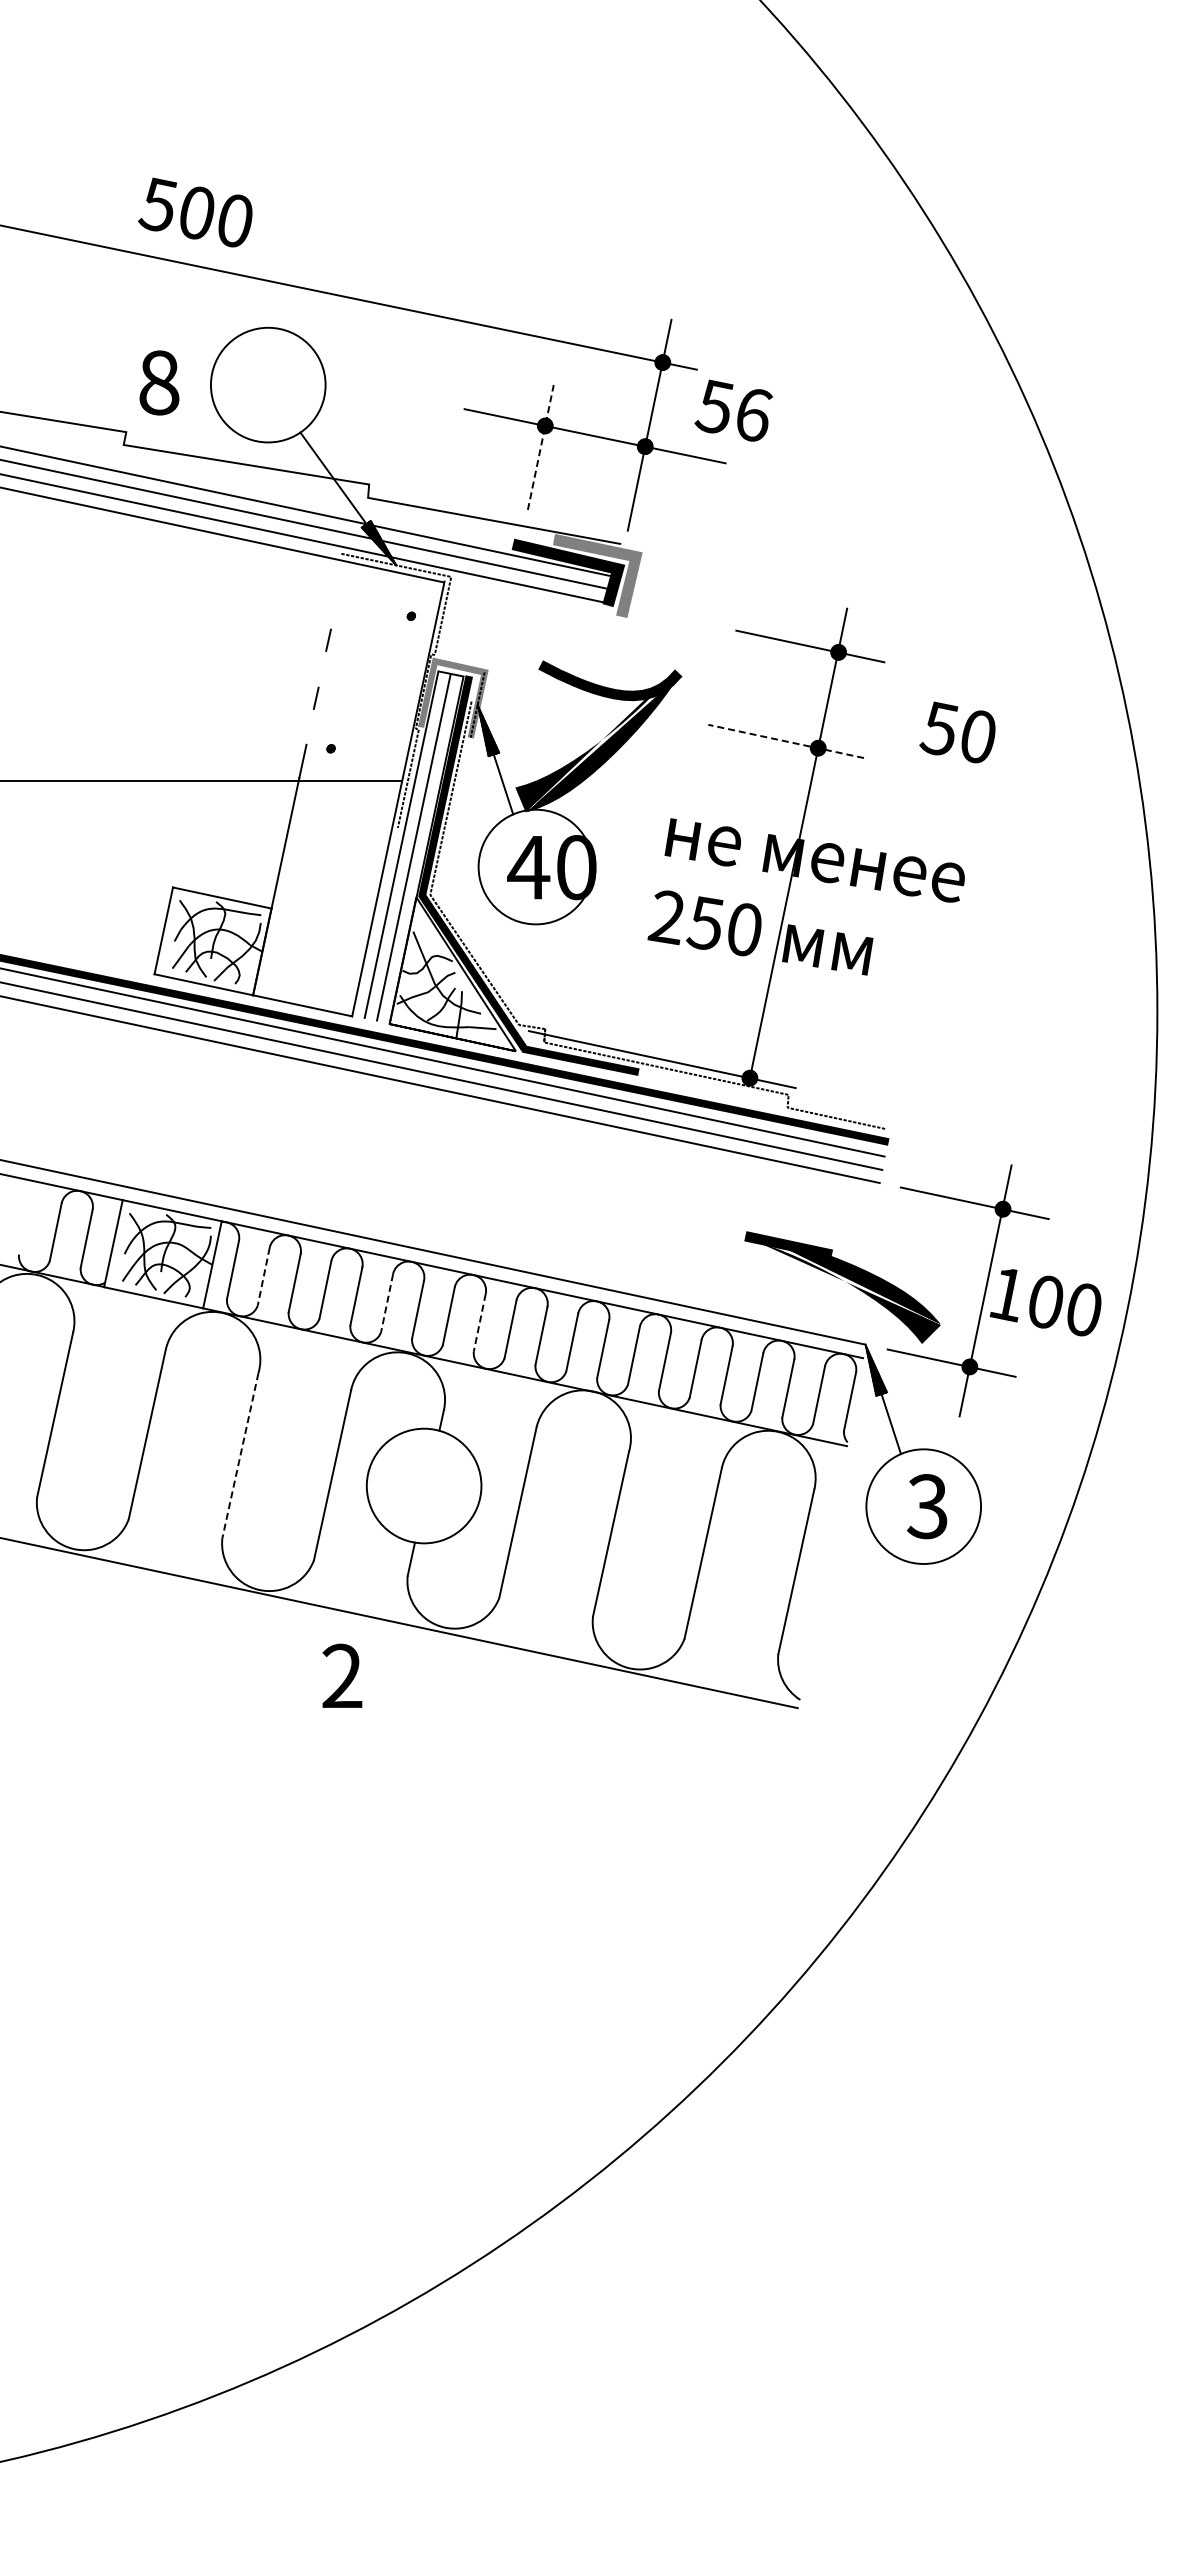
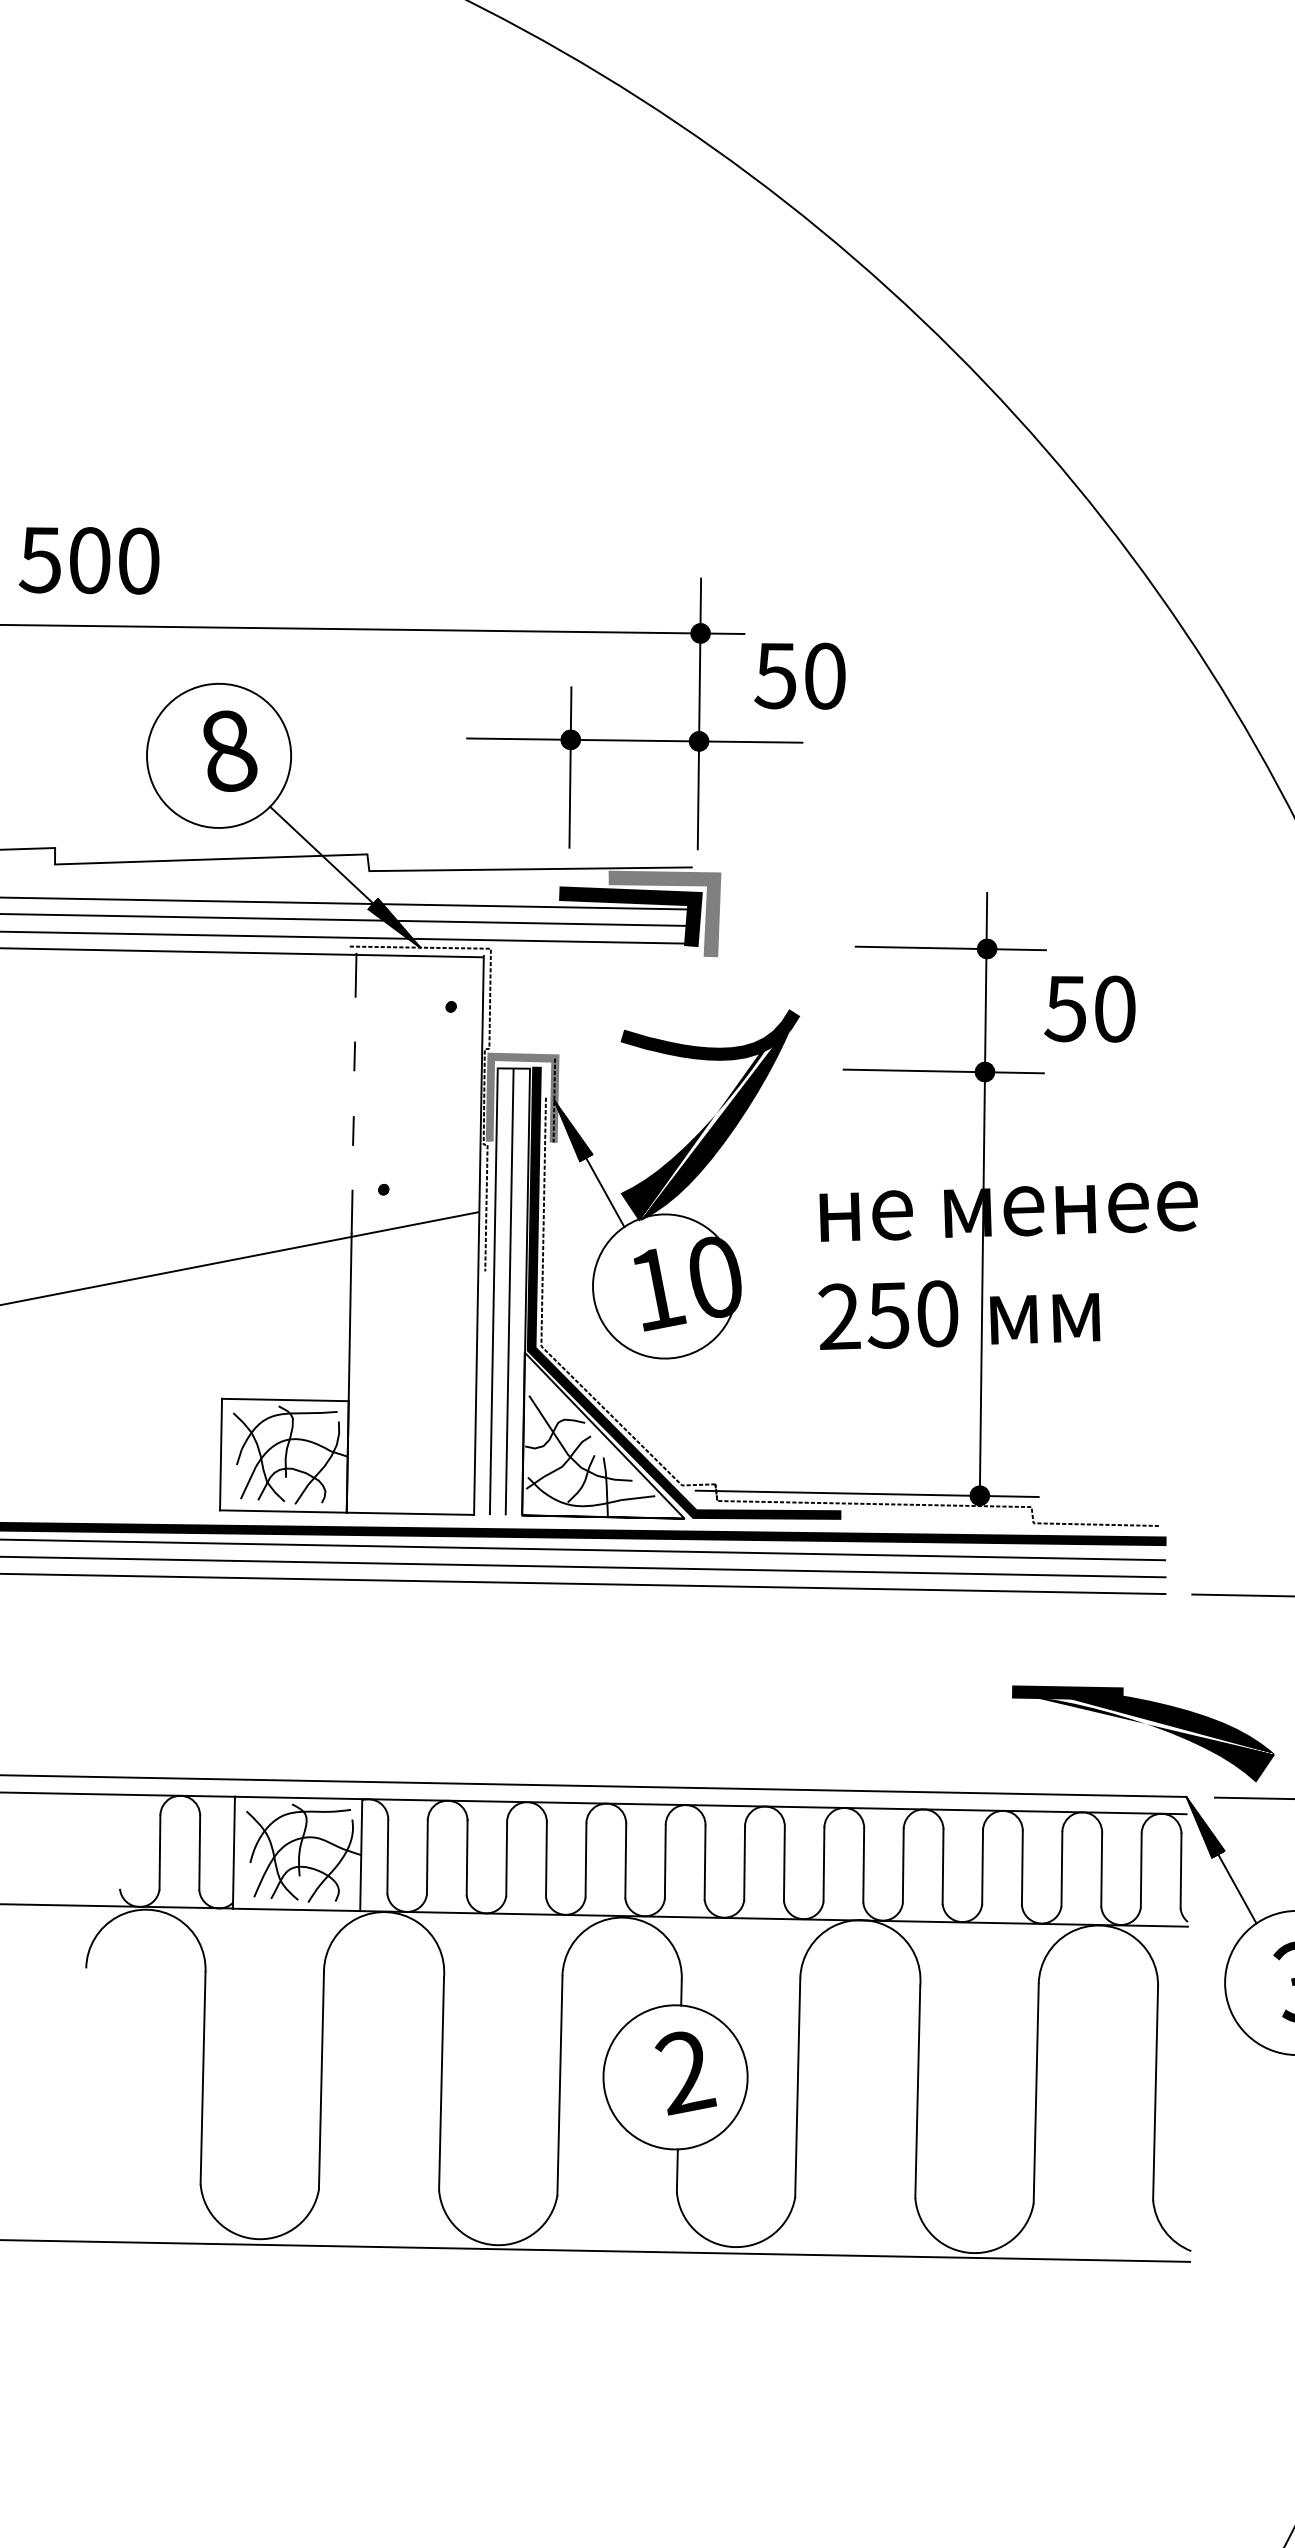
text: (159, 382) -> (228, 750), moved
text: (754, 414) -> (826, 675), 56 -> 50
line: (540, 447) -> (570, 767), dashed -> solid
line: (341, 576) -> (355, 974), added
text: (957, 732) -> (1088, 1008), moved
line: (786, 741) -> (944, 1071), dashed -> solid
text: (528, 867) -> (655, 1288), 40 -> 10
line: (263, 1277) -> (427, 1858), dashed -> solid
line: (387, 1303) -> (586, 1860), dashed -> solid
line: (479, 1323) -> (704, 1863), dashed -> solid
line: (240, 1456) -> (441, 2084), dashed -> solid
text: (342, 1675) -> (685, 2070), moved

